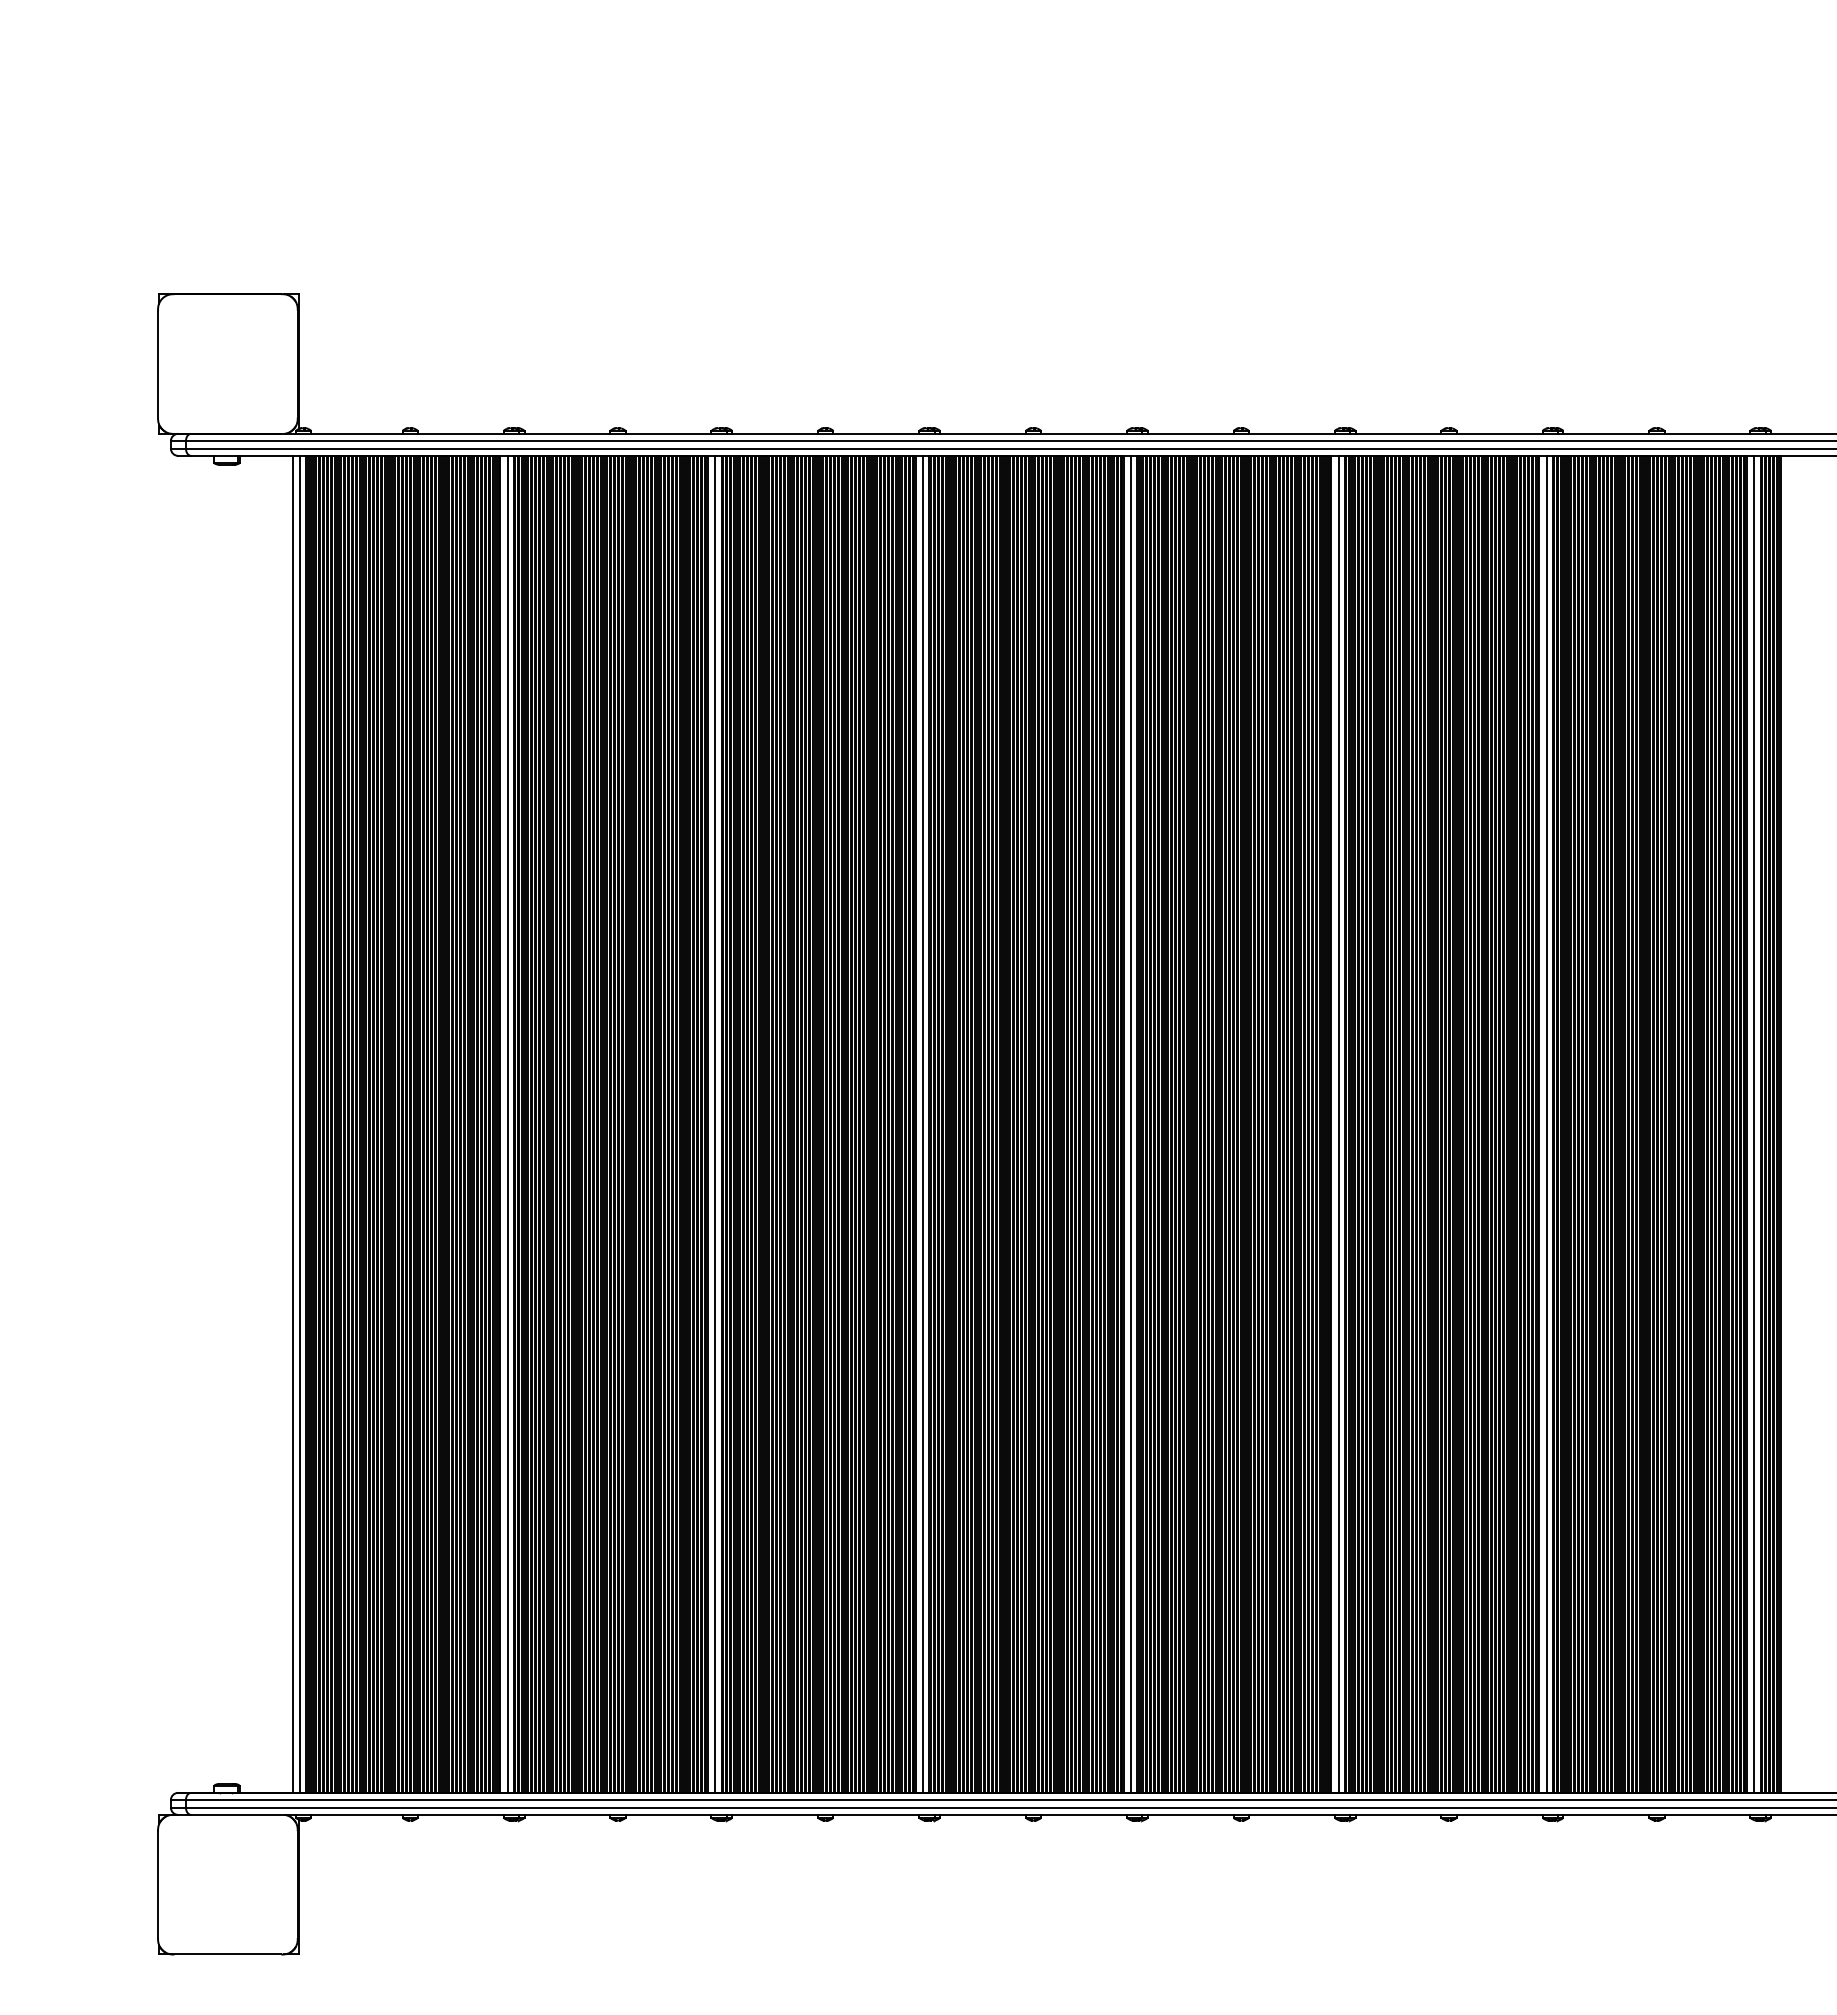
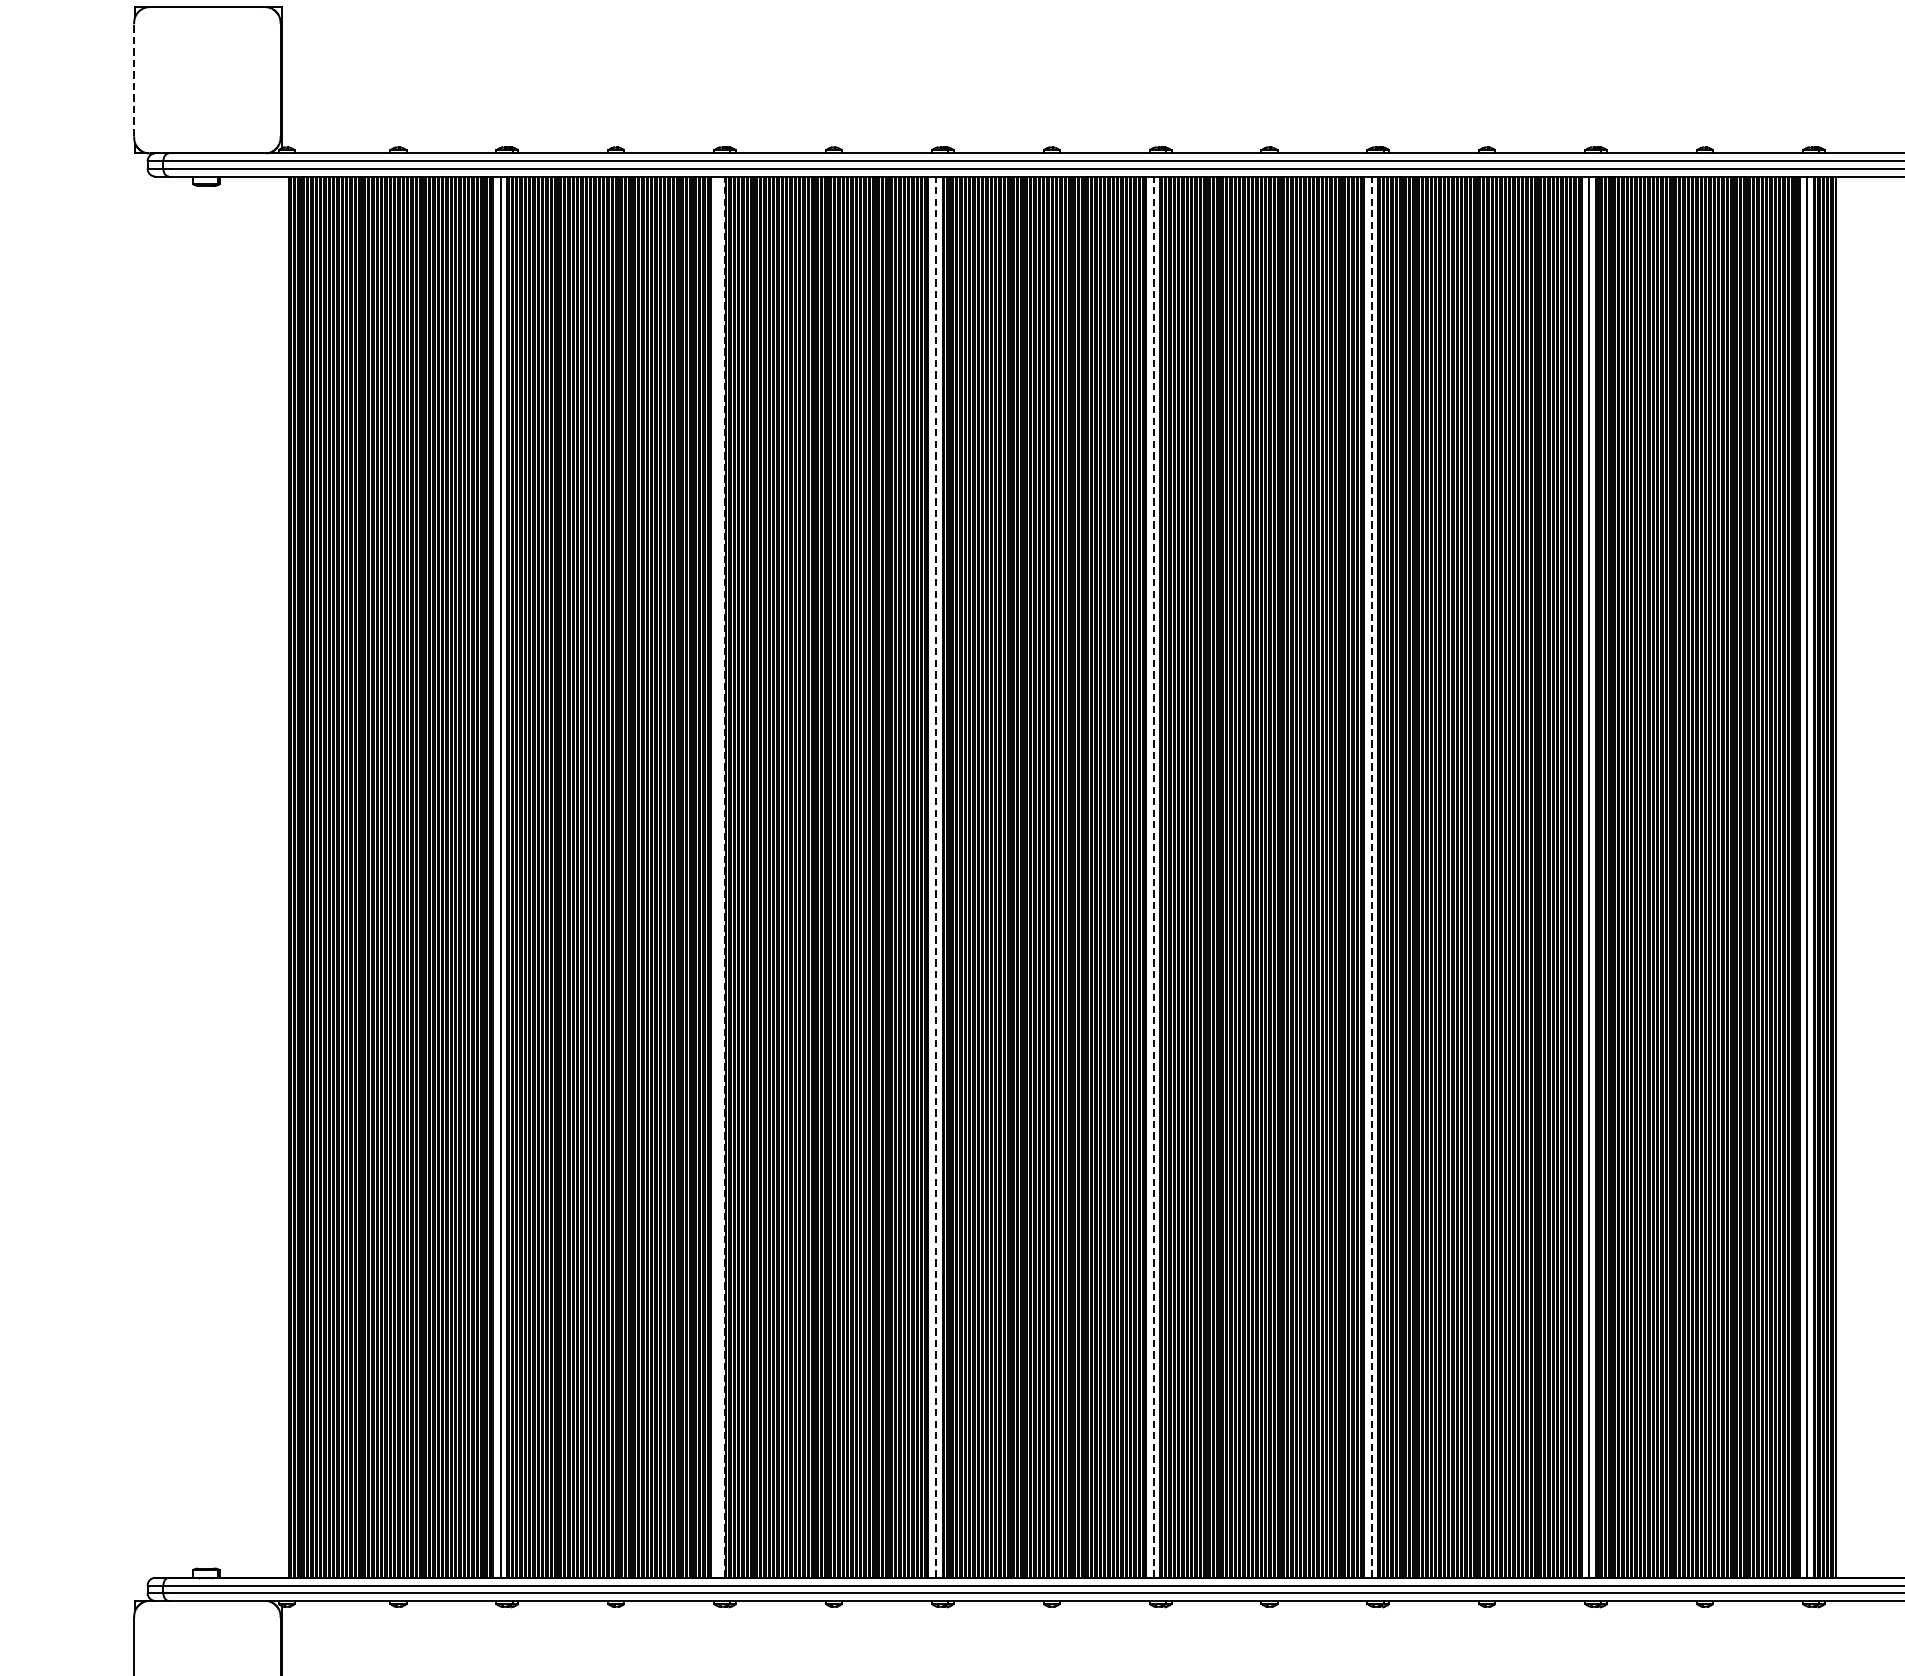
line: (158, 363) -> (134, 79), solid -> dashed
line: (292, 1123) -> (275, 876), removed
line: (299, 1123) -> (282, 876), removed
line: (715, 1123) -> (718, 876), removed
line: (721, 1123) -> (724, 876), solid -> dashed
line: (923, 1123) -> (936, 876), solid -> dashed
line: (1131, 1123) -> (1154, 876), solid -> dashed
line: (1338, 1123) -> (1371, 876), solid -> dashed

